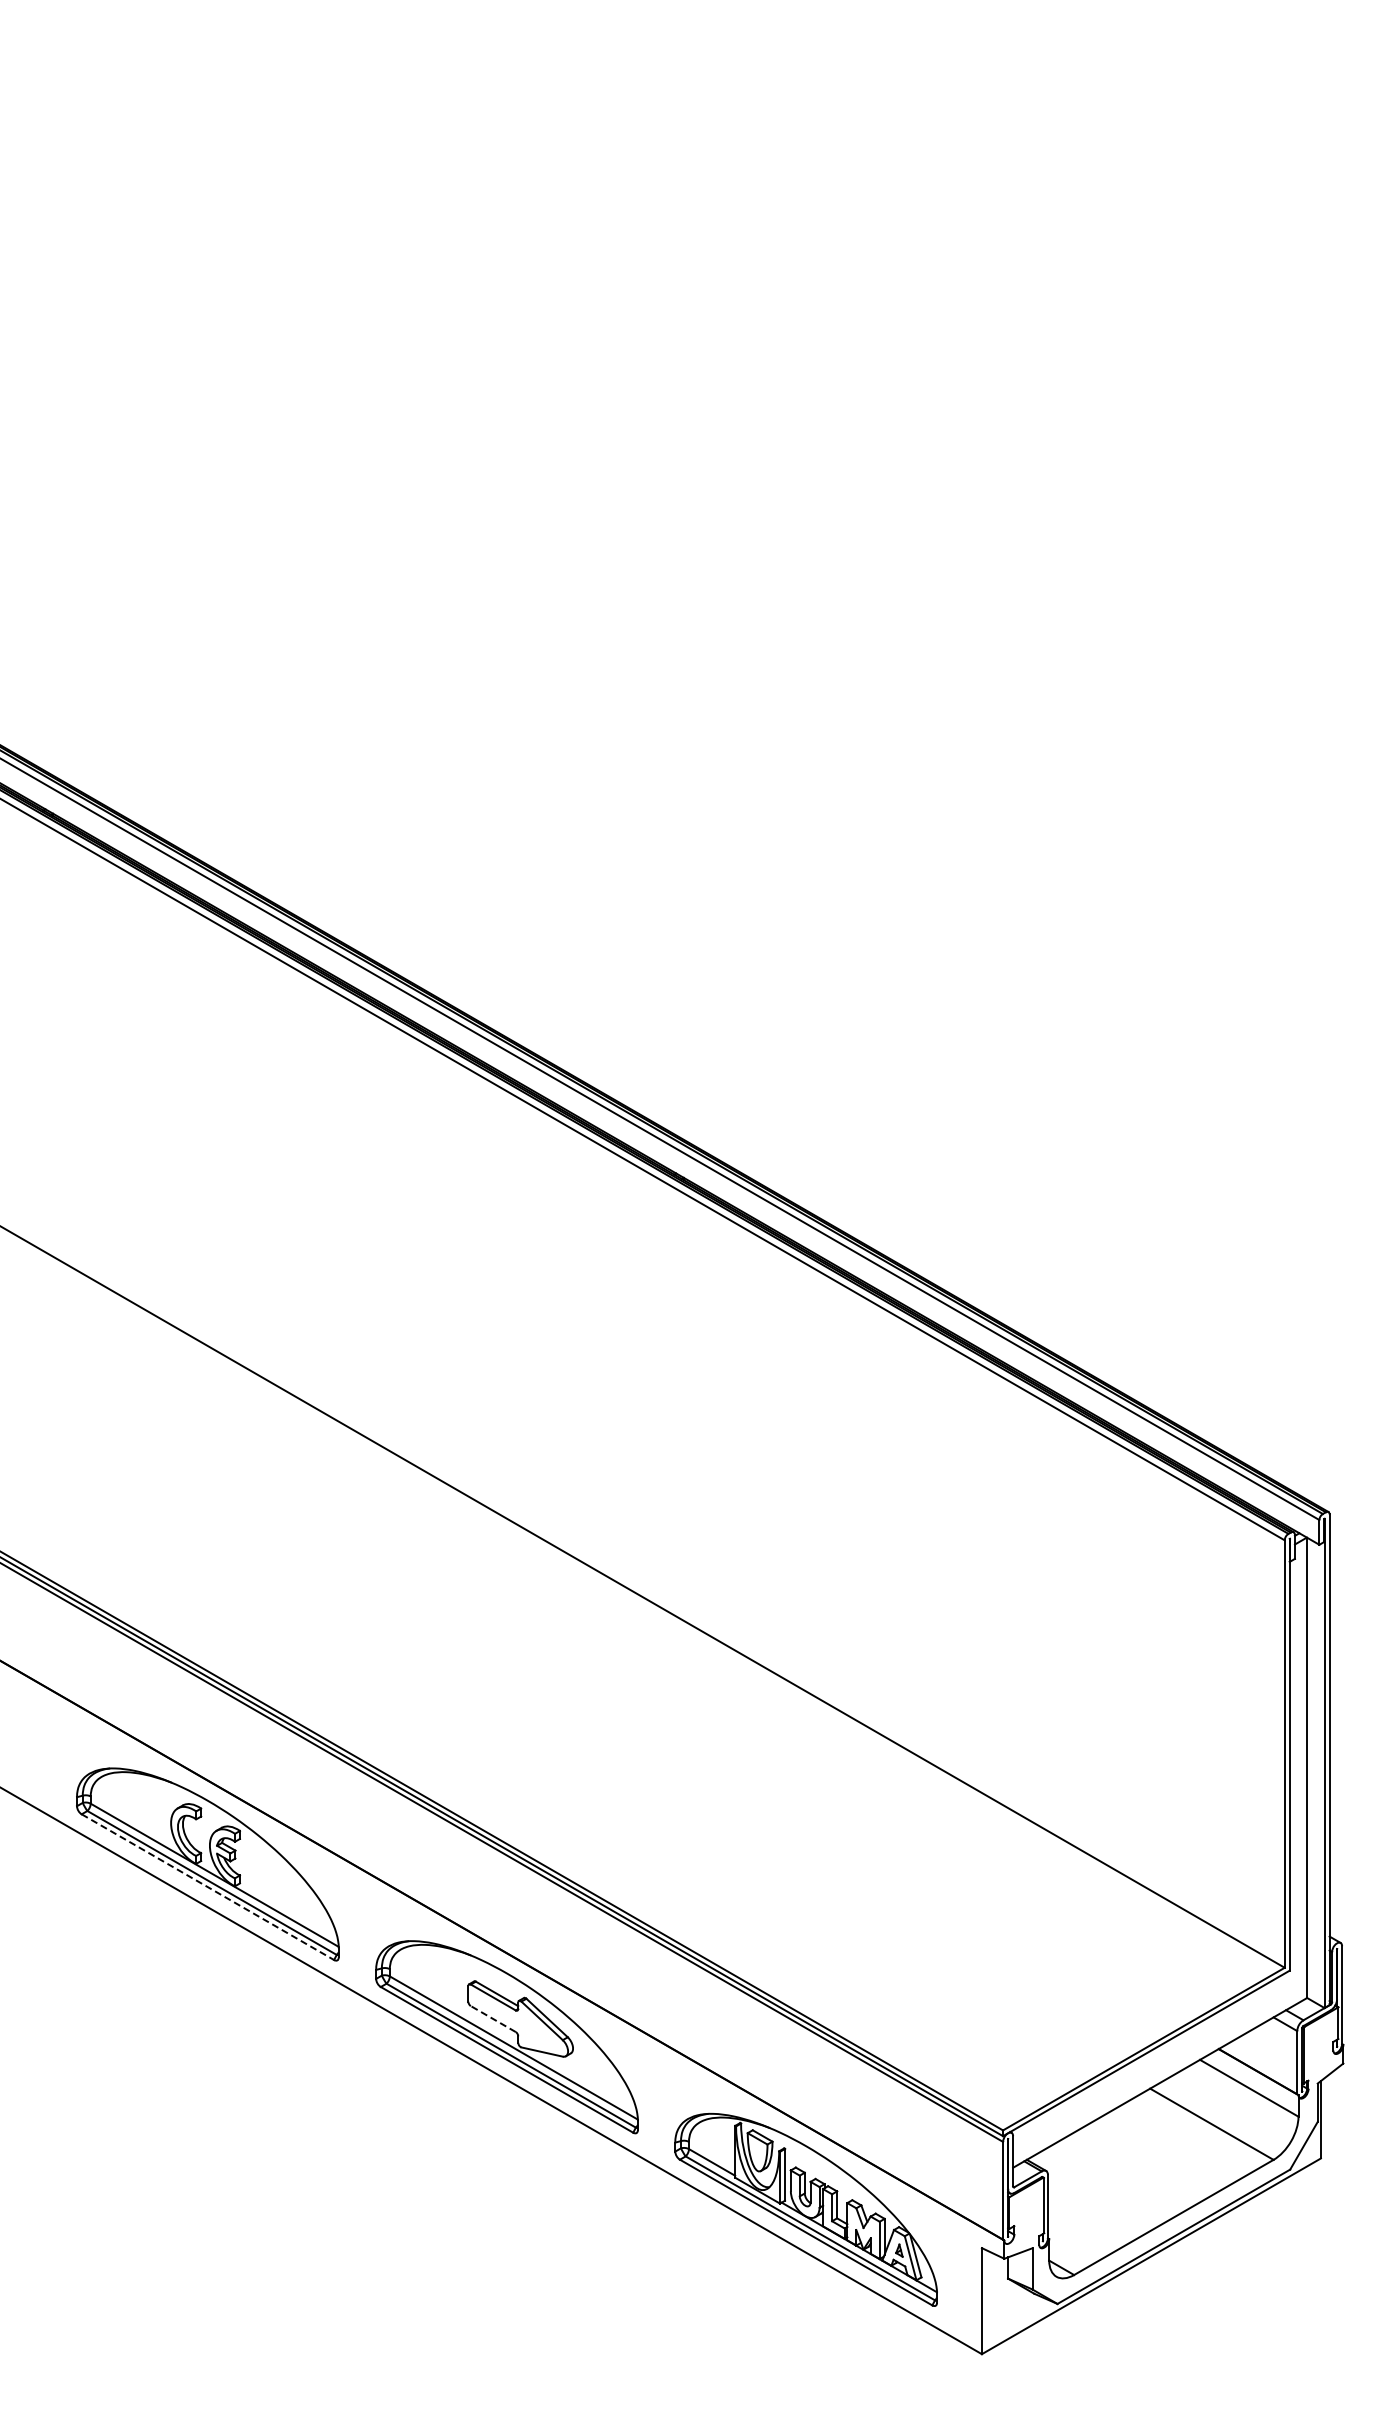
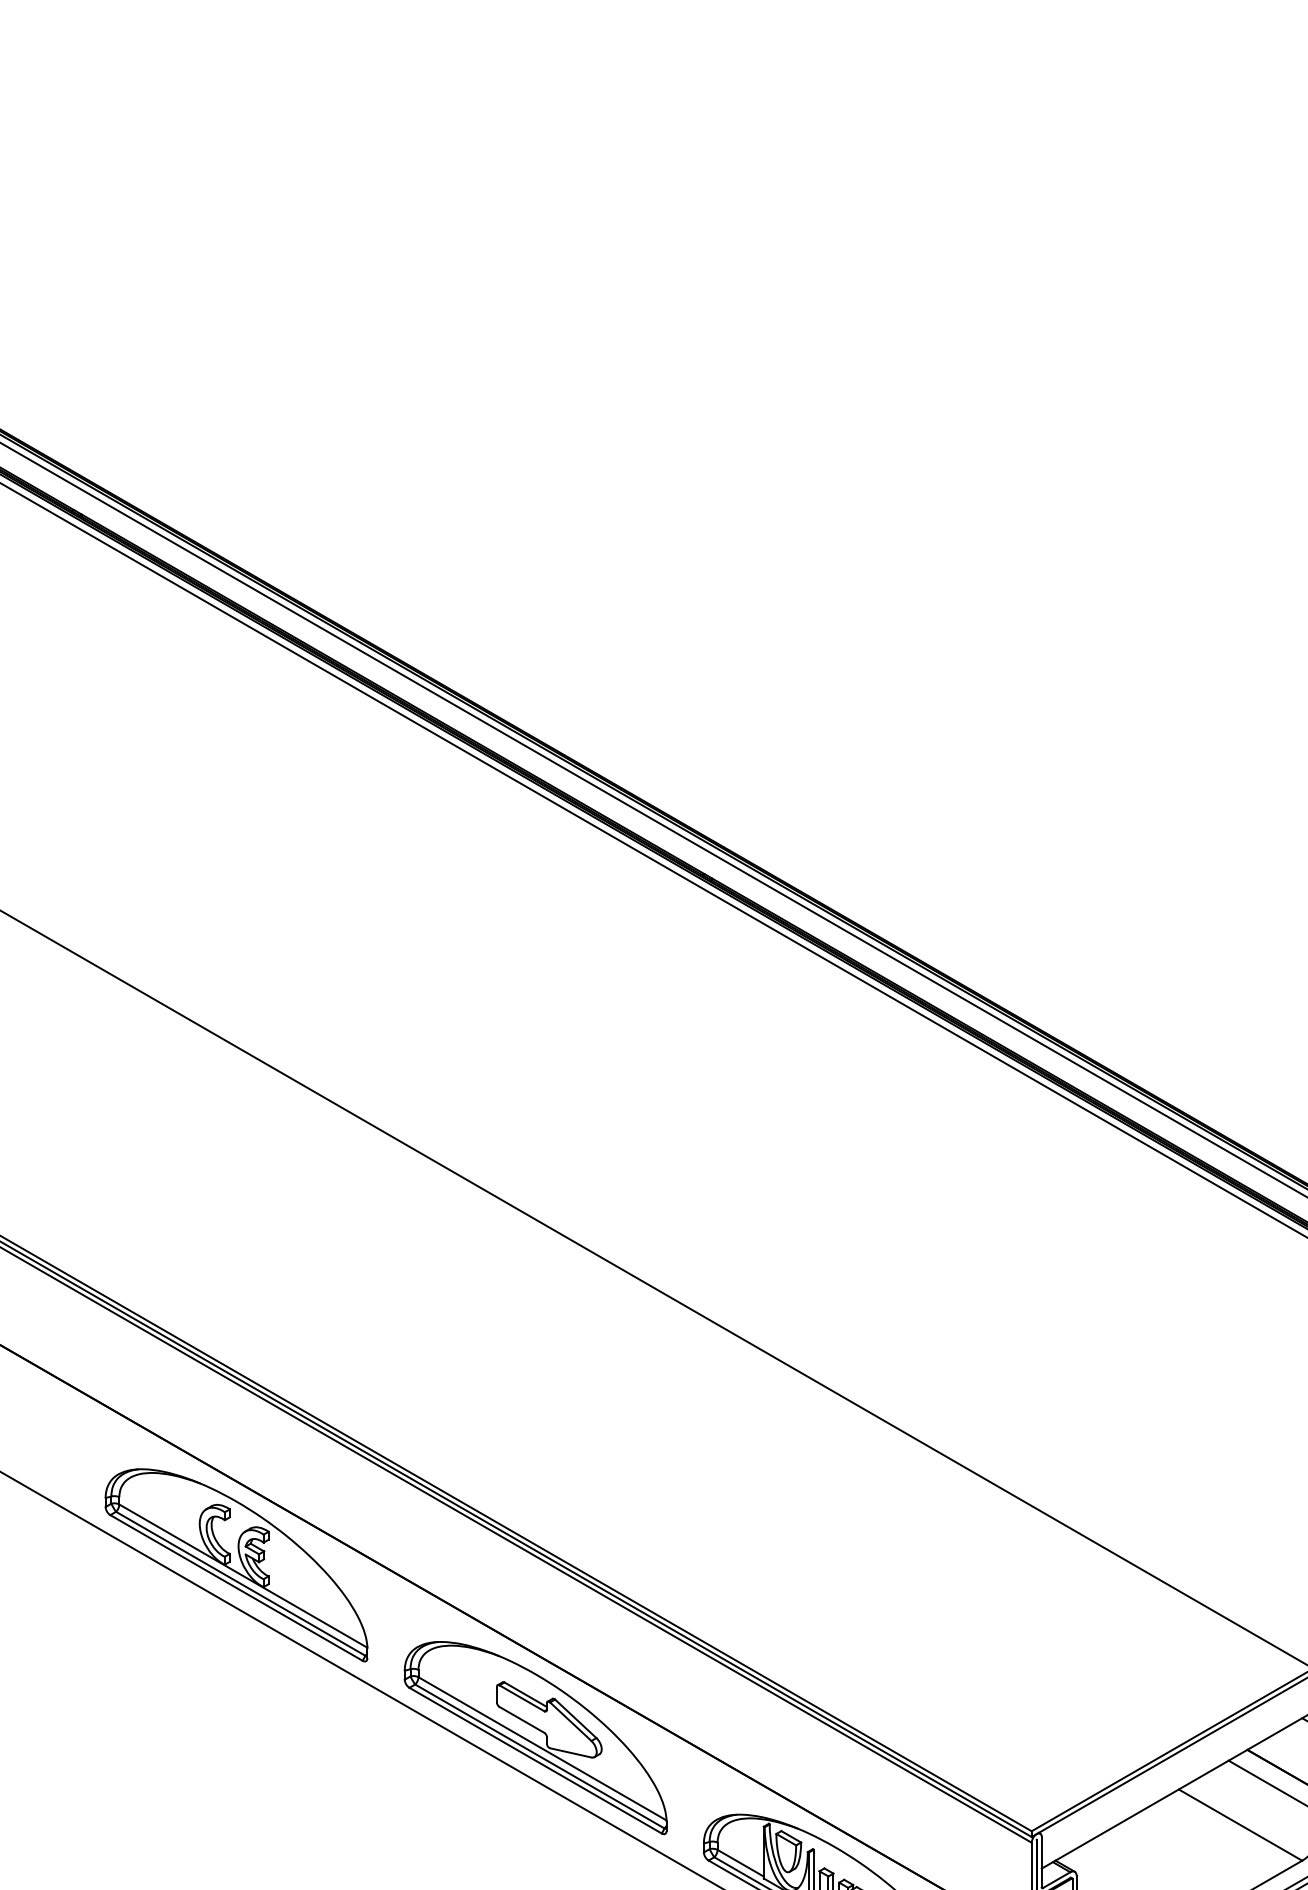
line: (207, 1887) -> (236, 1588), dashed -> solid
line: (493, 2019) -> (522, 1720), dashed -> solid

